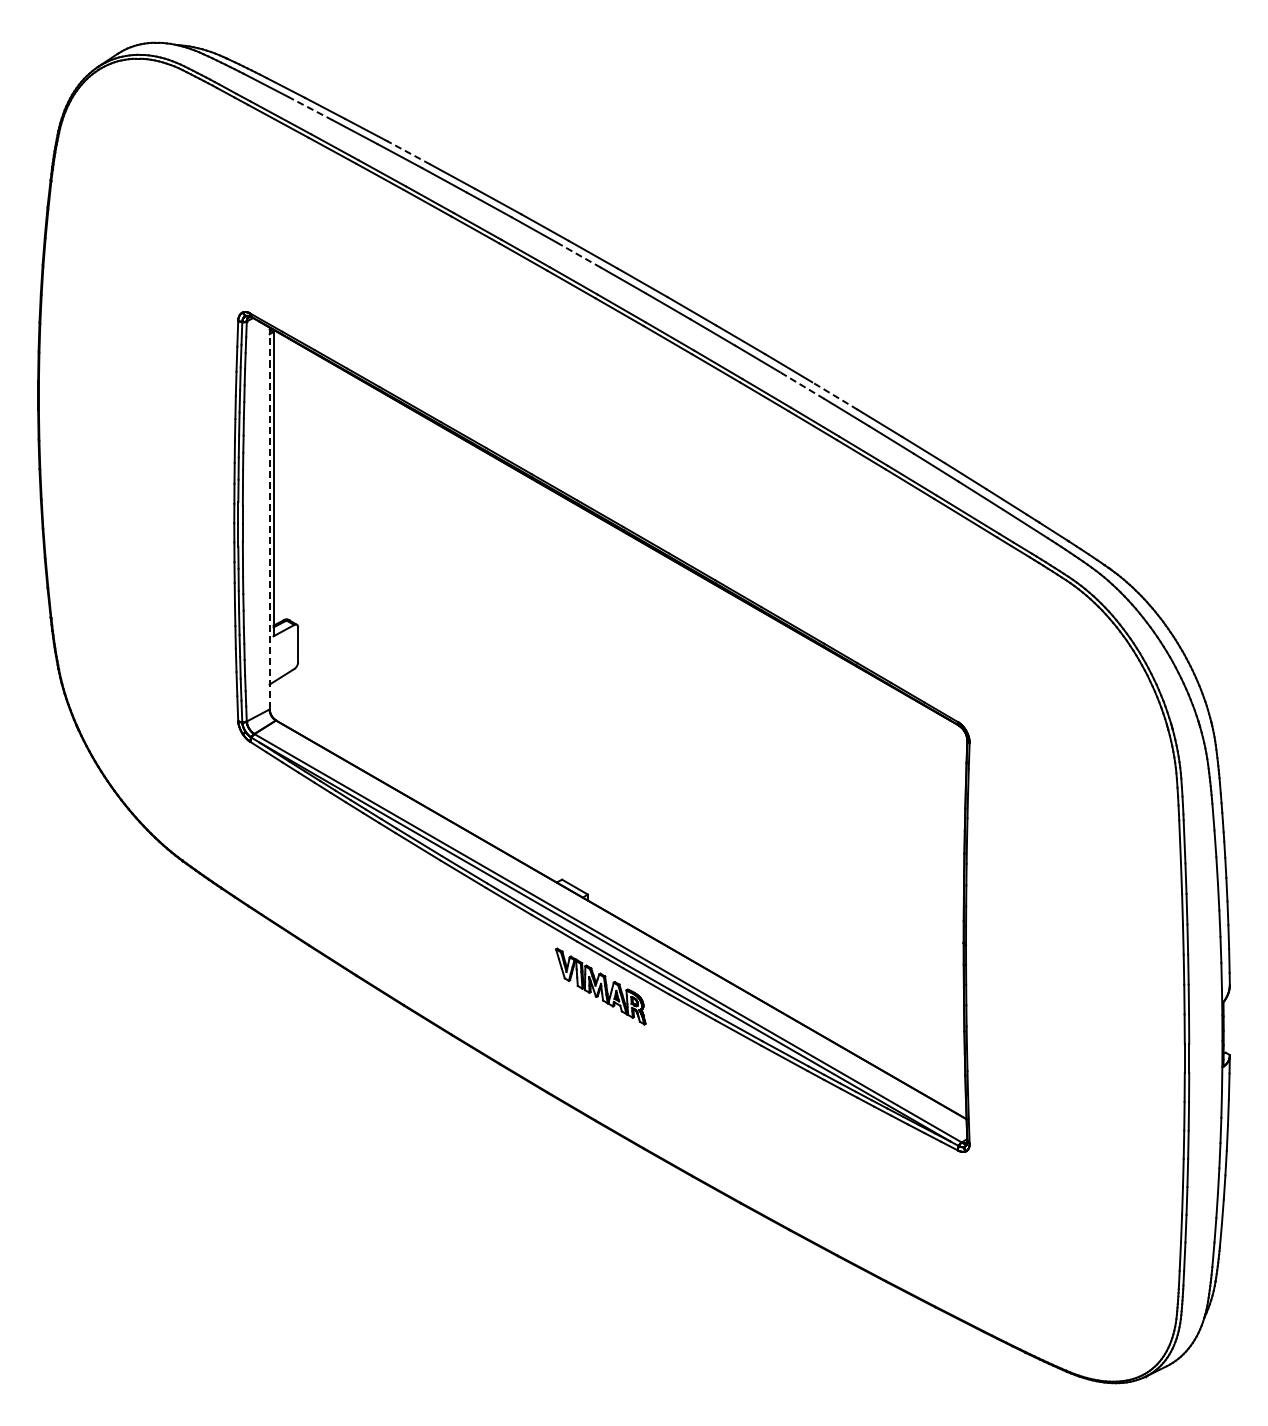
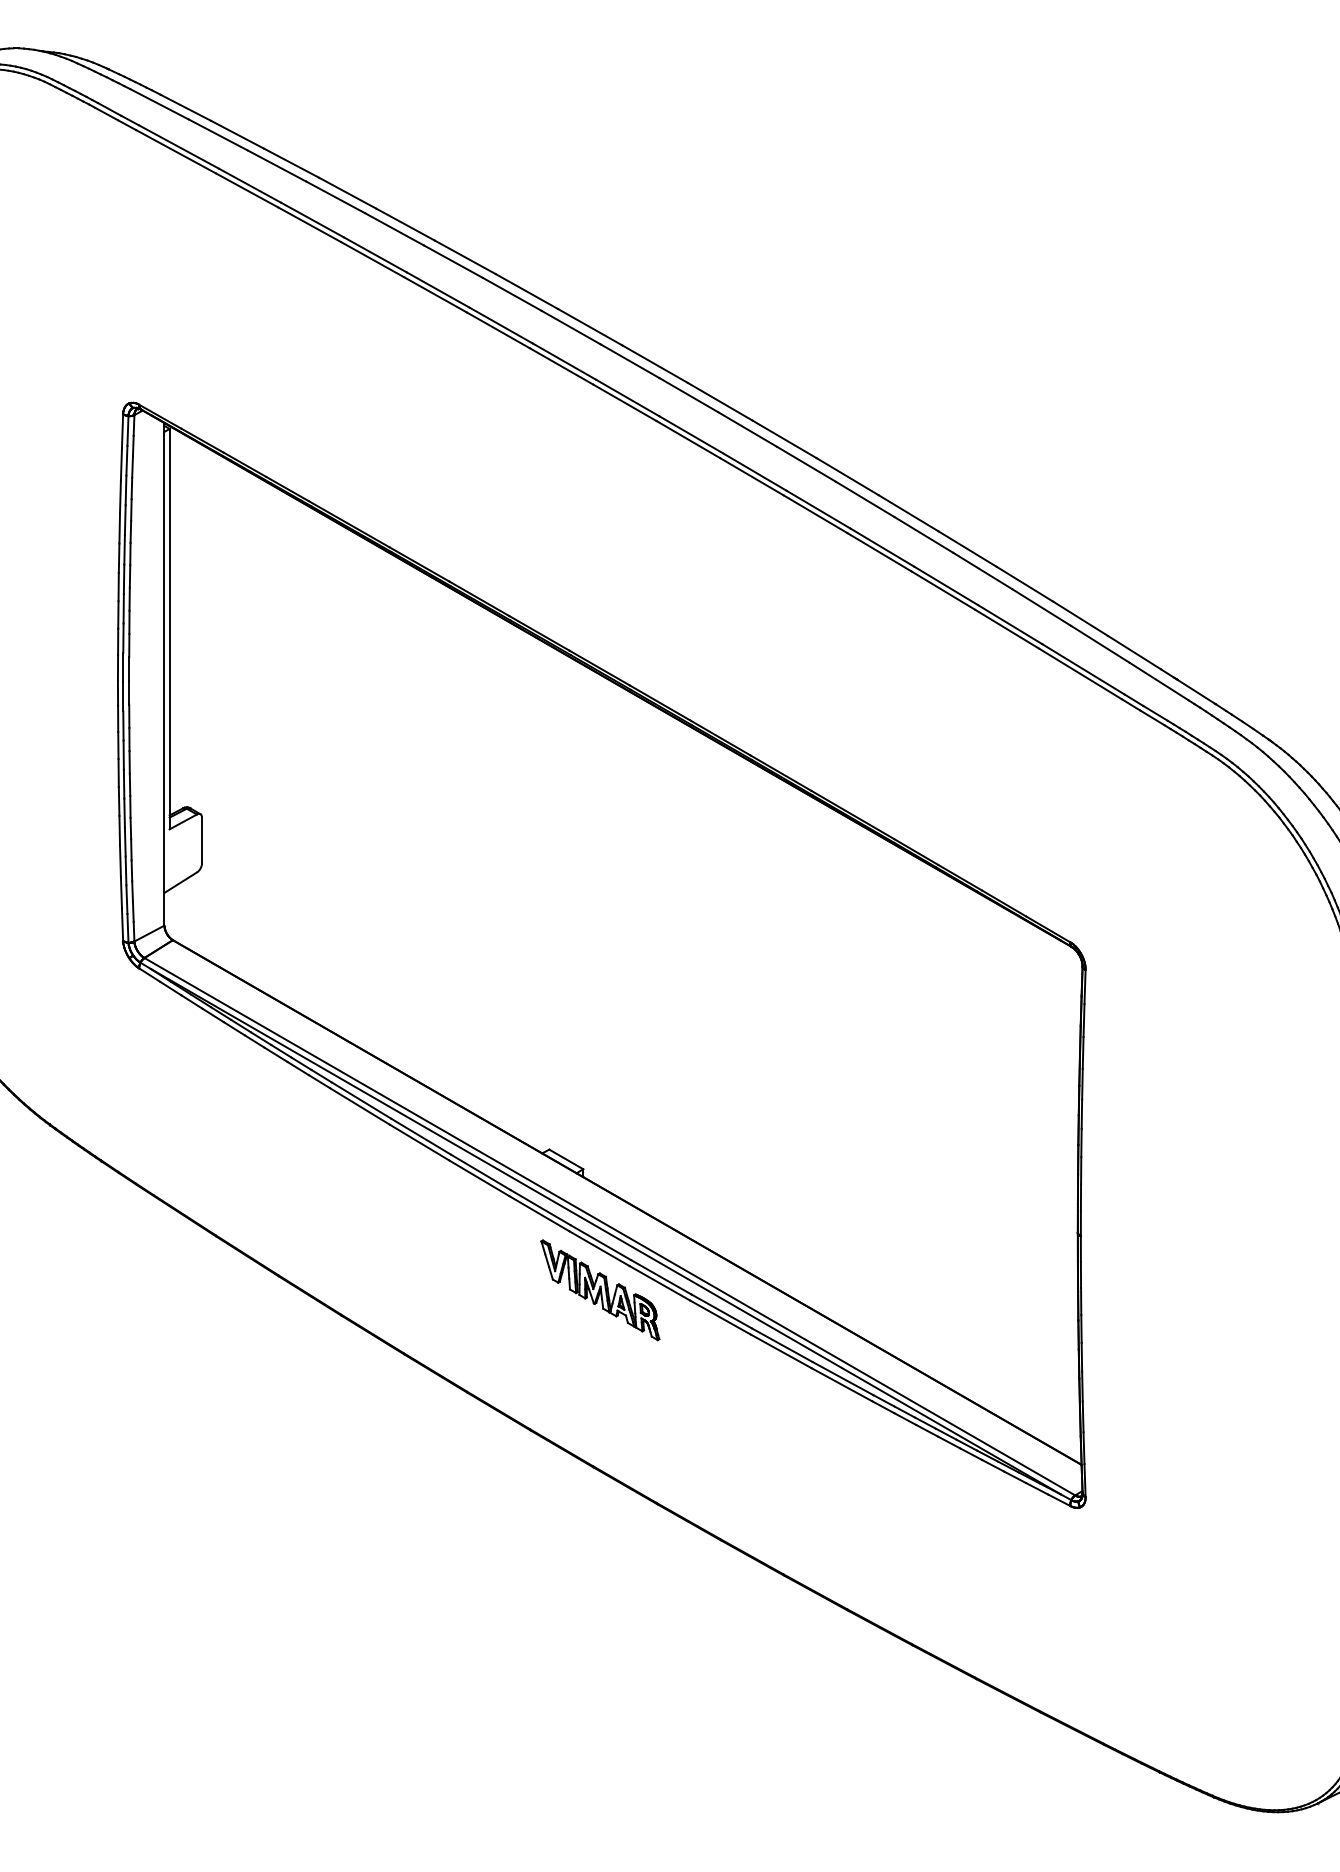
line: (310, 108) -> (218, 134), dashed -> solid
line: (408, 152) -> (347, 192), dashed -> solid
line: (578, 254) -> (570, 326), dashed -> solid
line: (801, 385) -> (864, 499), dashed -> solid
line: (835, 396) -> (909, 513), dashed -> solid
line: (269, 518) -> (164, 674), dashed -> solid

